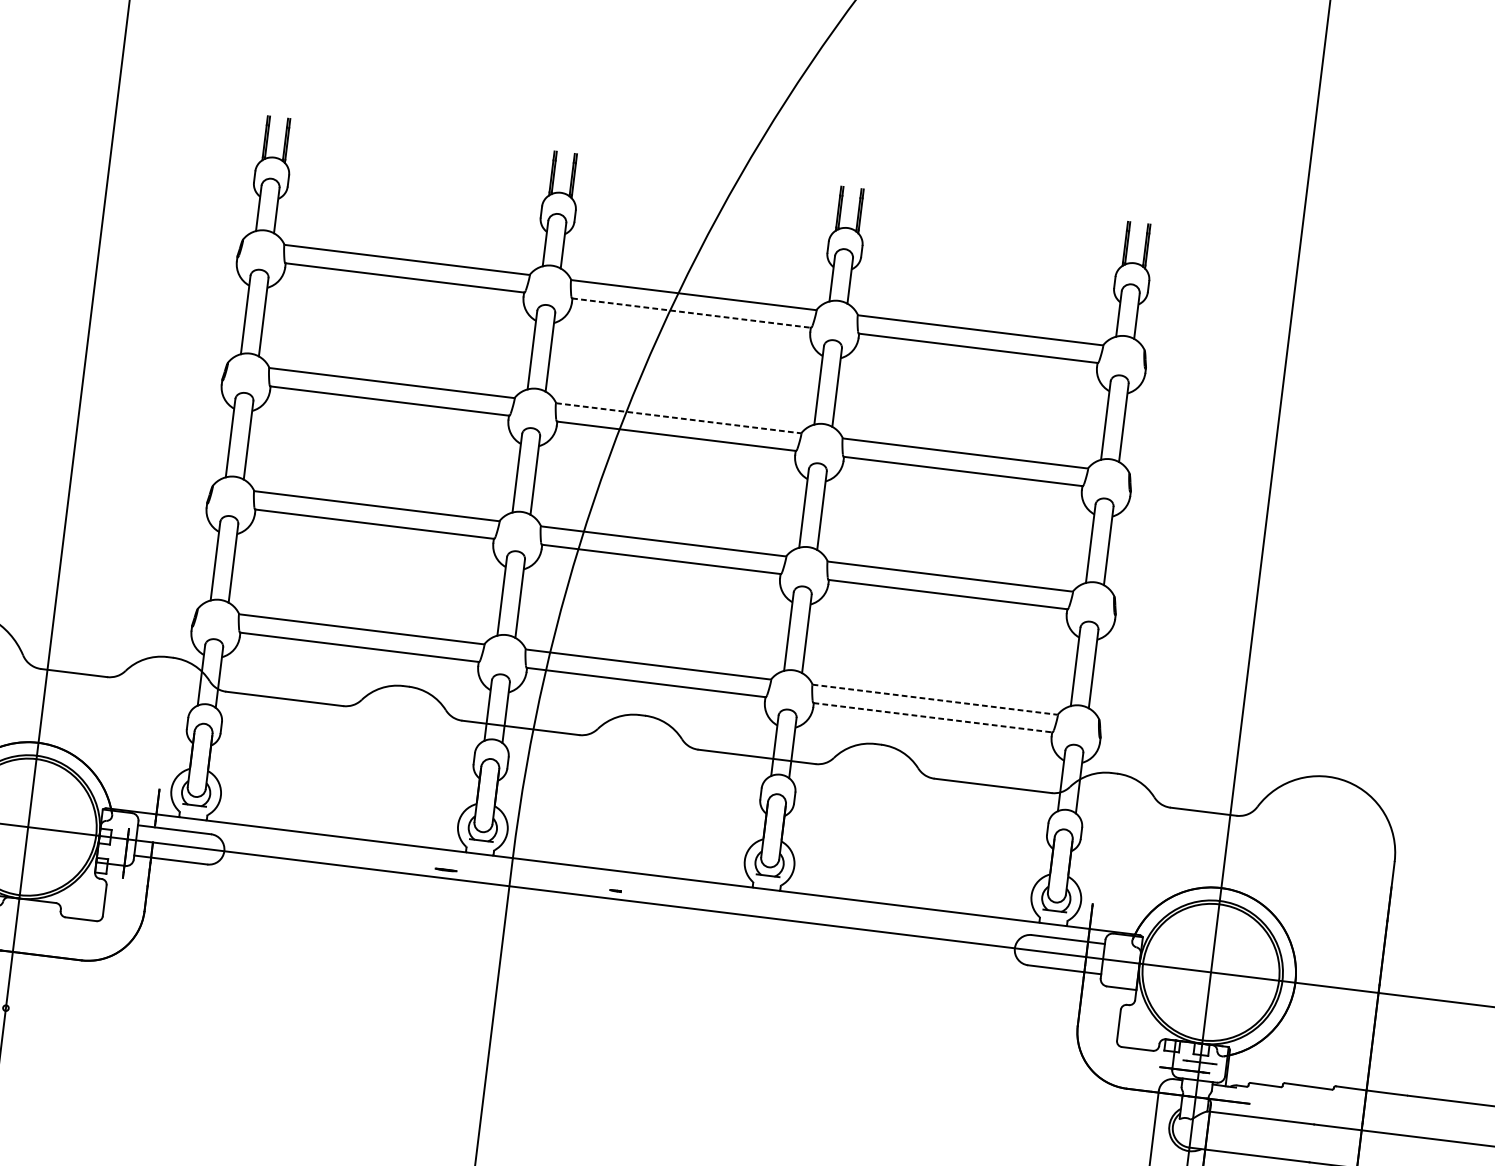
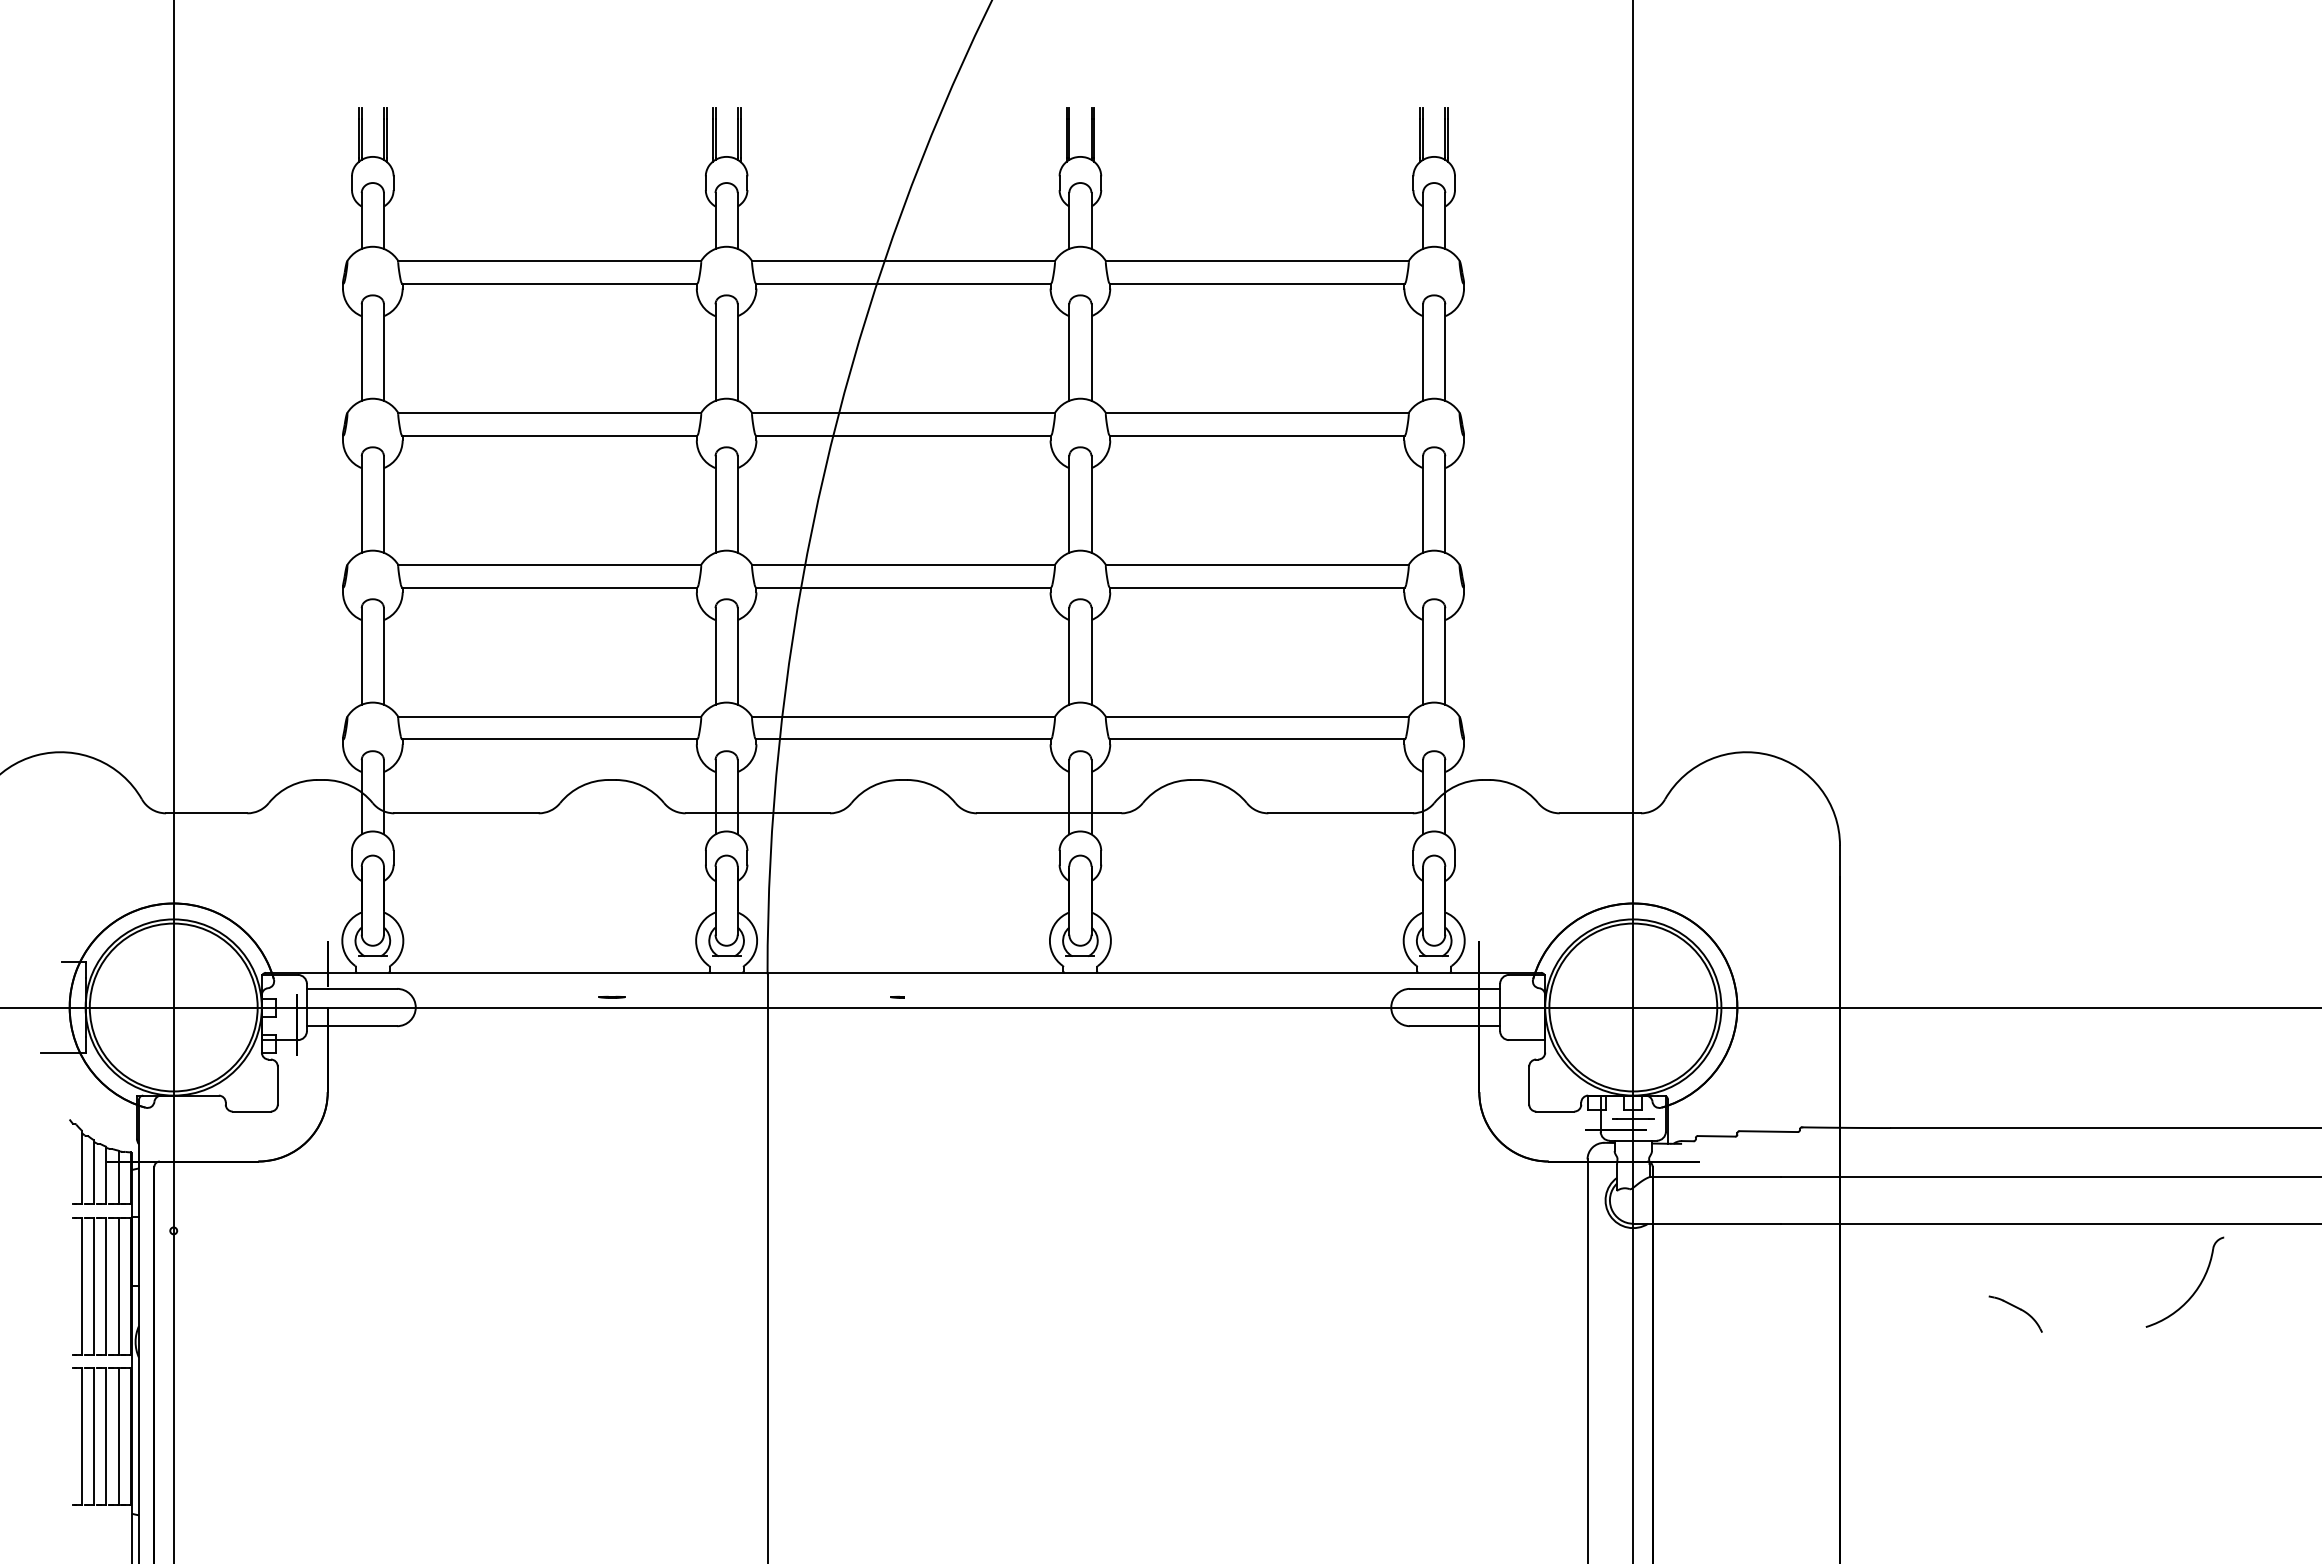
line: (692, 313) -> (904, 283), dashed -> solid
line: (679, 418) -> (904, 413), dashed -> solid
line: (935, 699) -> (1257, 717), dashed -> solid
line: (933, 717) -> (1257, 739), dashed -> solid
line: (445, 869) -> (611, 996), moved

